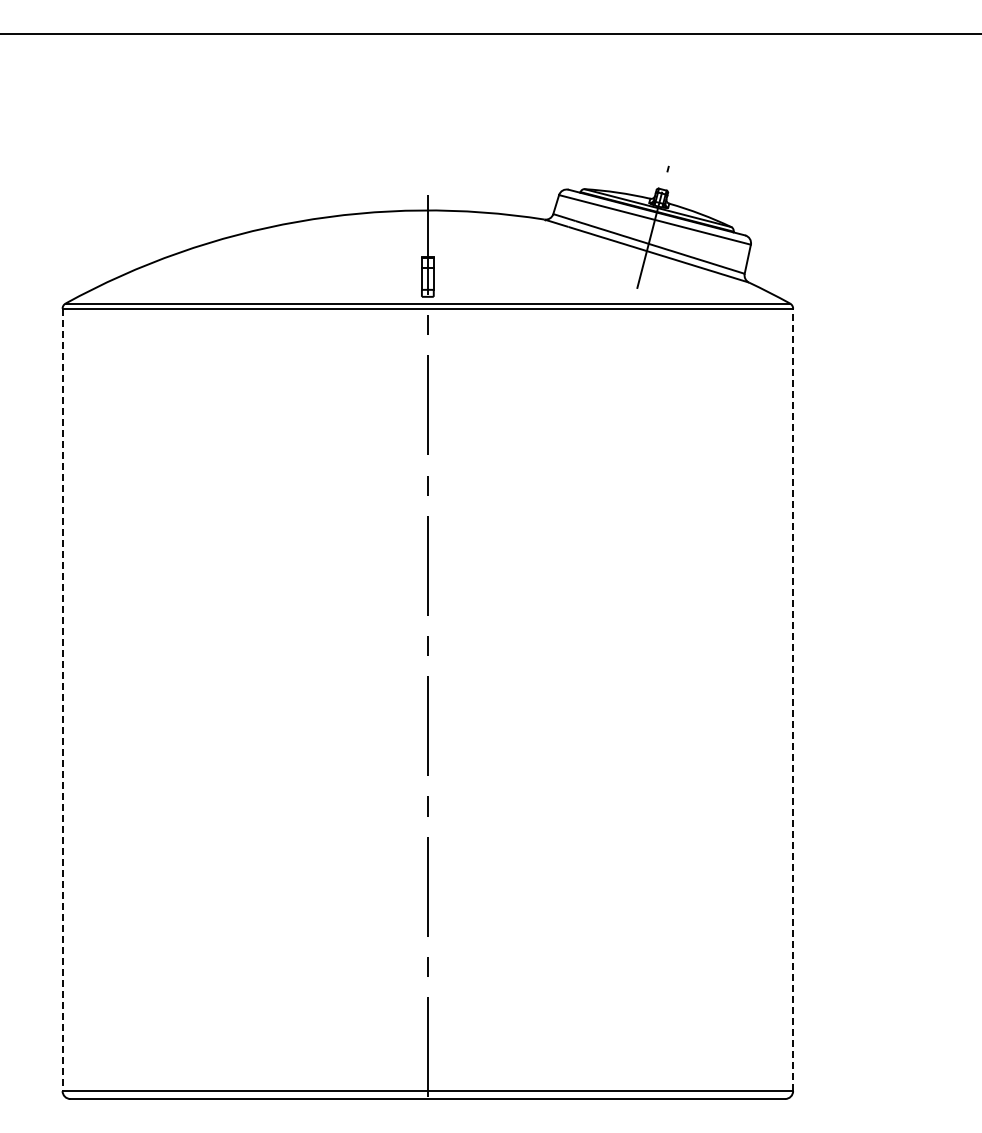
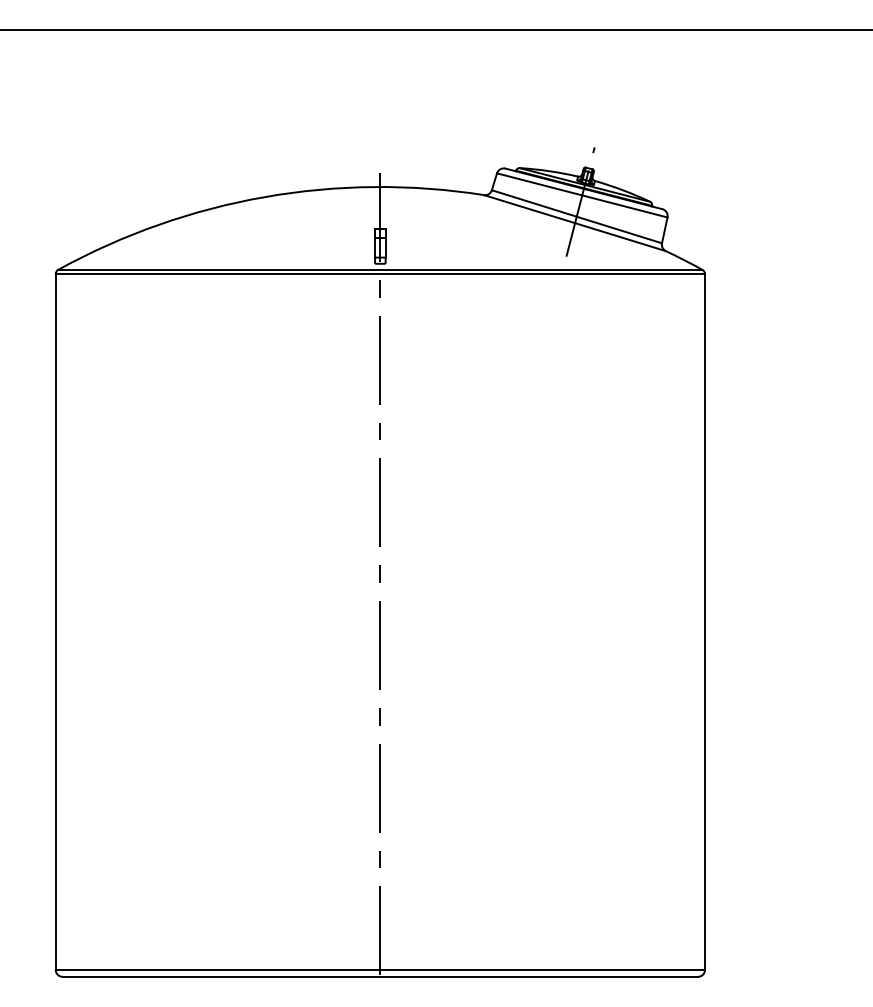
line: (793, 699) -> (705, 621), dashed -> solid
line: (62, 700) -> (55, 622), dashed -> solid

